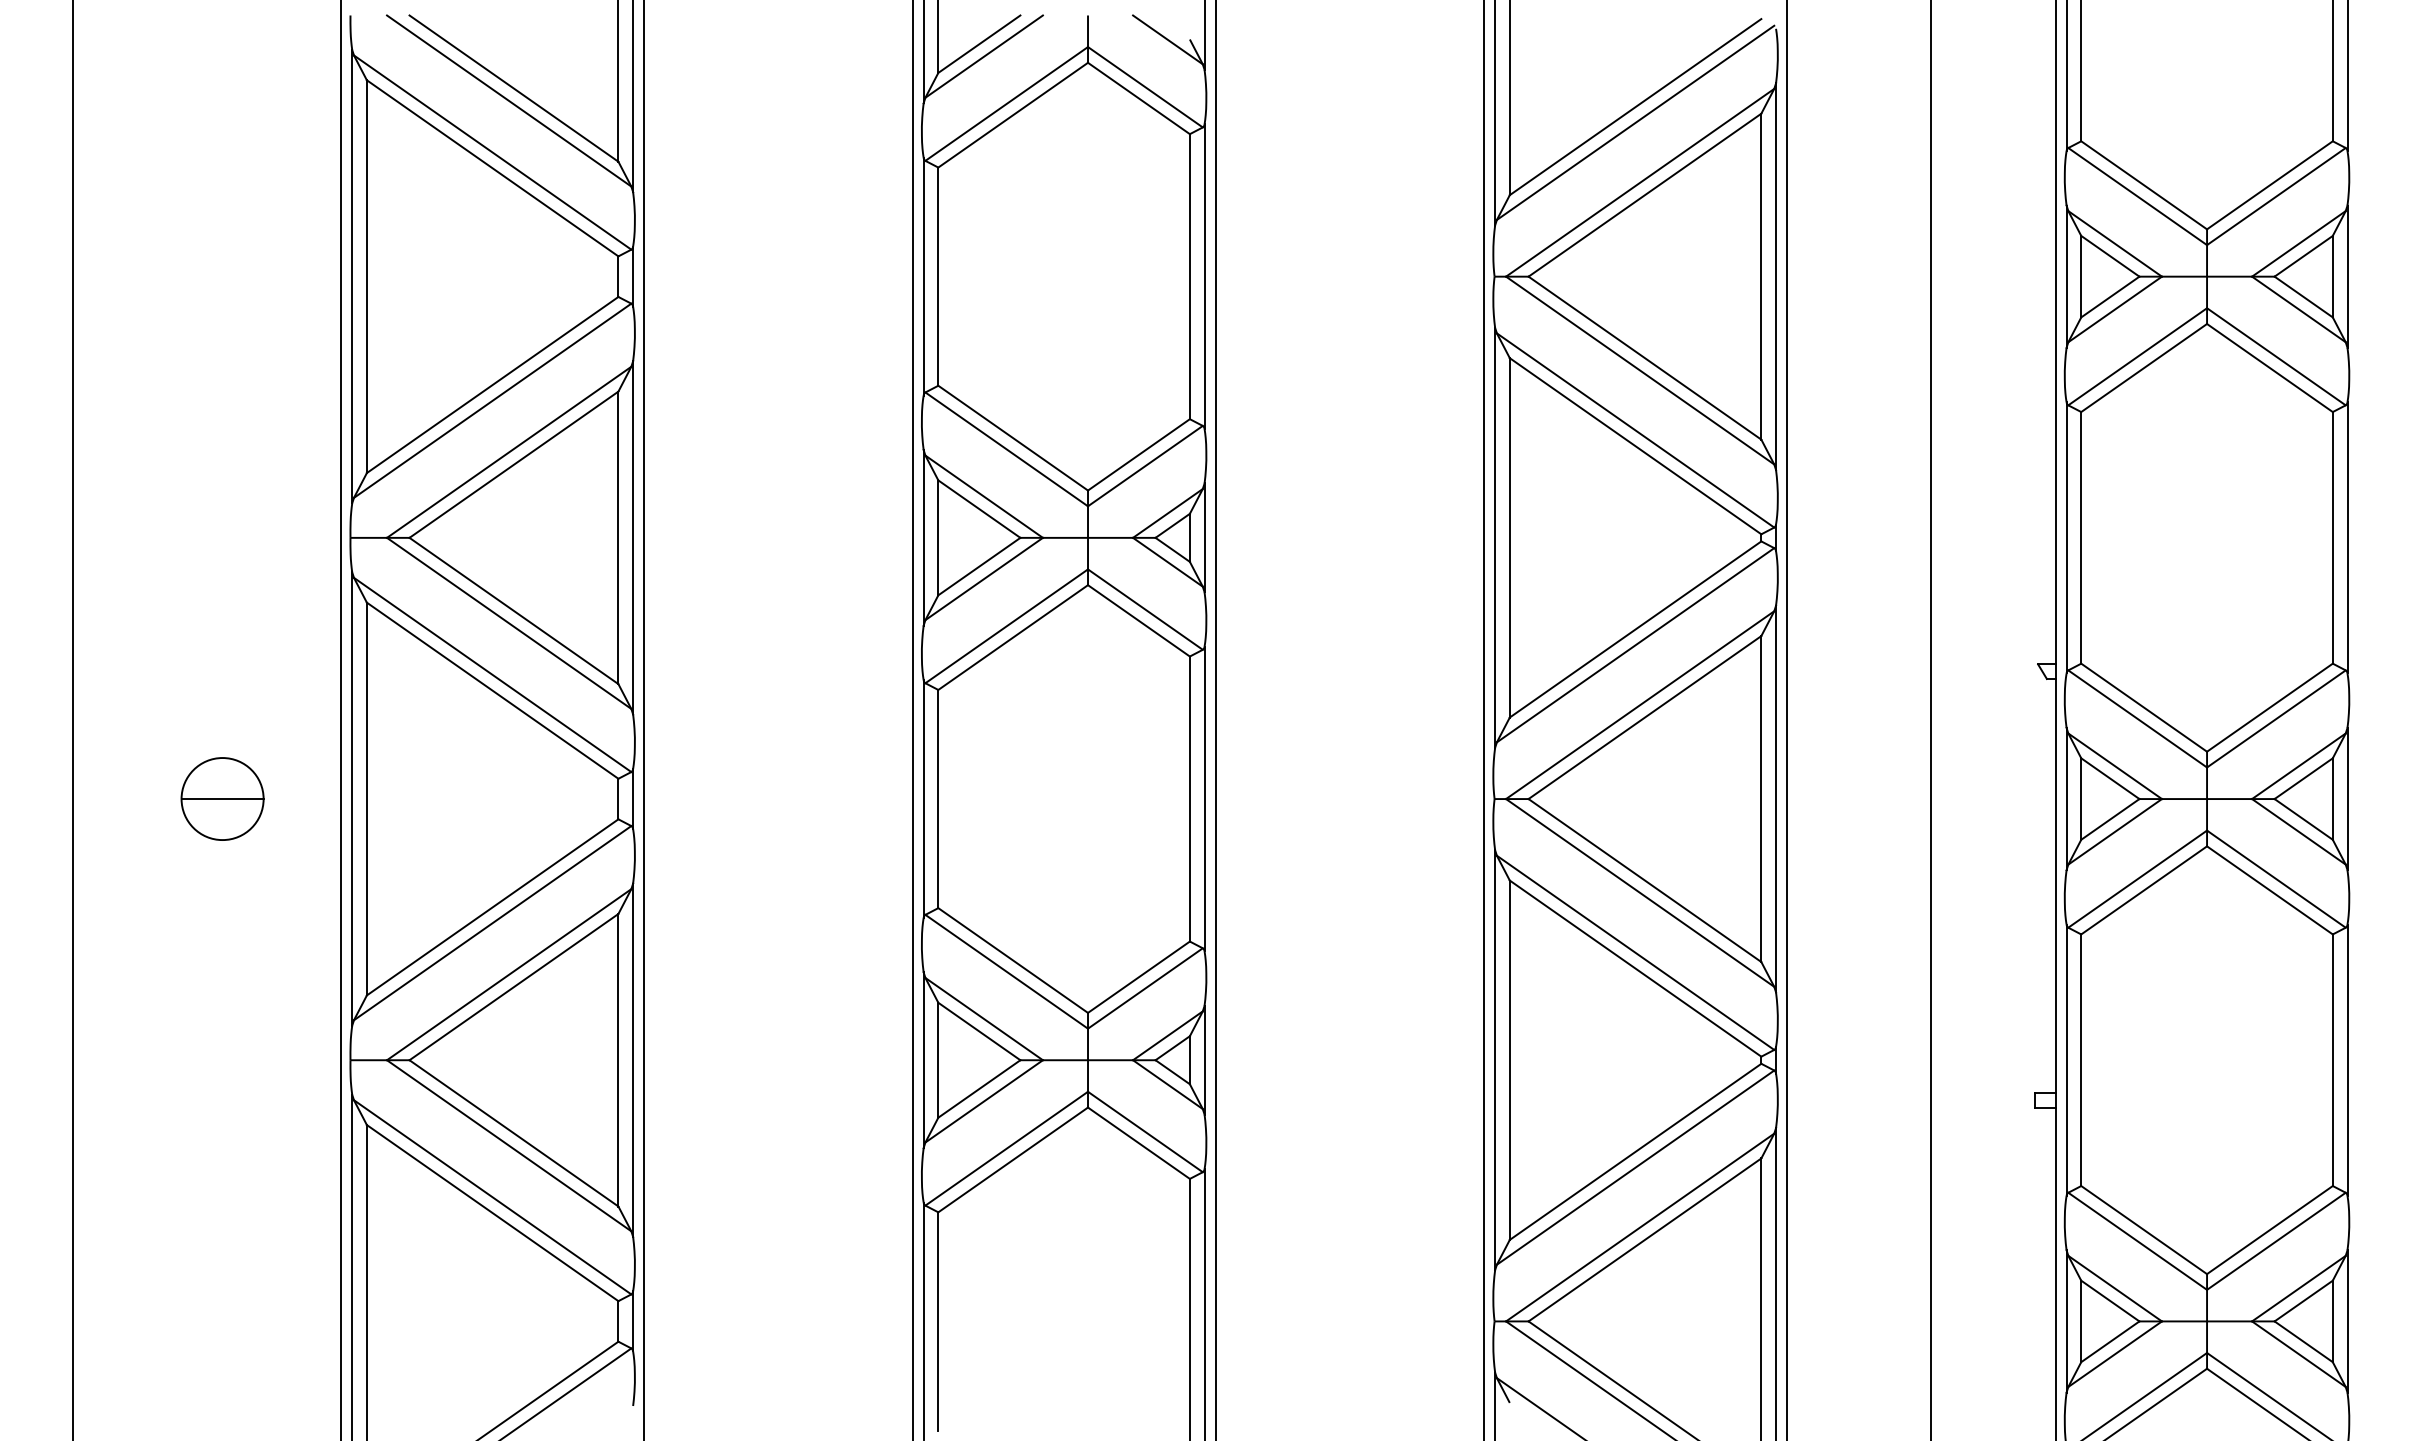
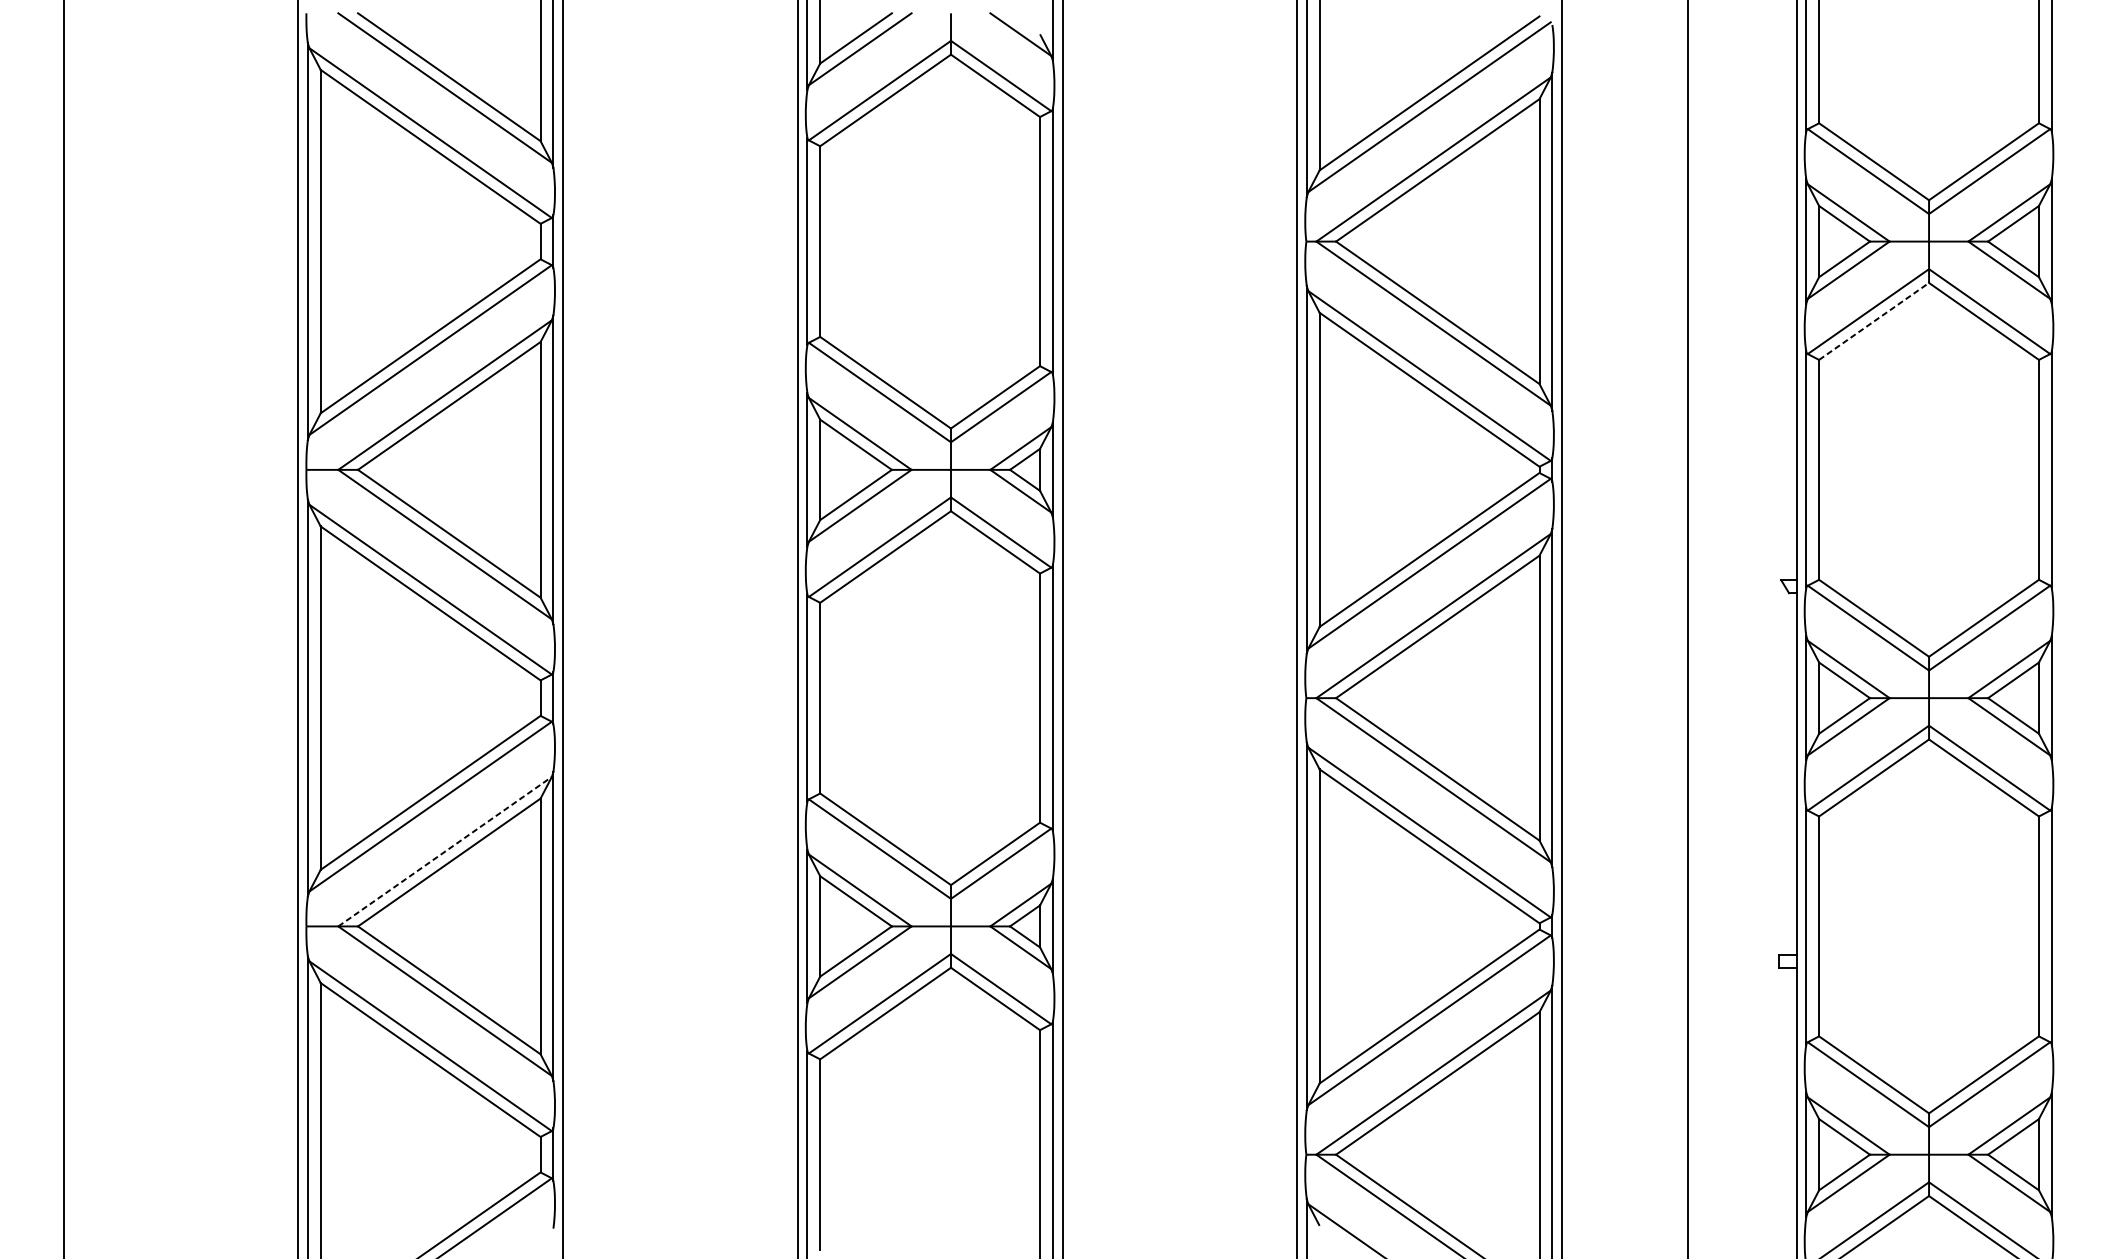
line: (2144, 368) -> (1874, 321), solid -> dashed
part: (222, 798) -> (194, 697), removed
line: (509, 974) -> (445, 851), solid -> dashed

